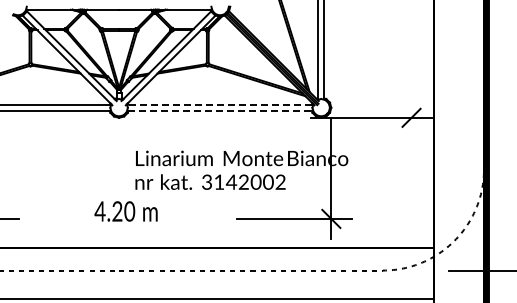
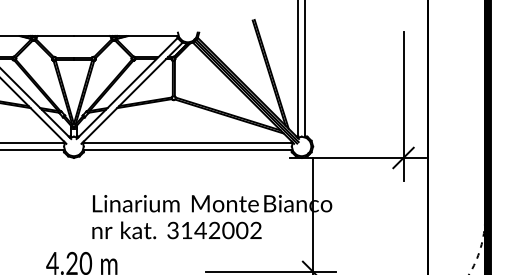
line: (411, 72) -> (403, 106), added
line: (220, 104) -> (188, 142), dashed -> solid
line: (220, 110) -> (188, 149), dashed -> solid

